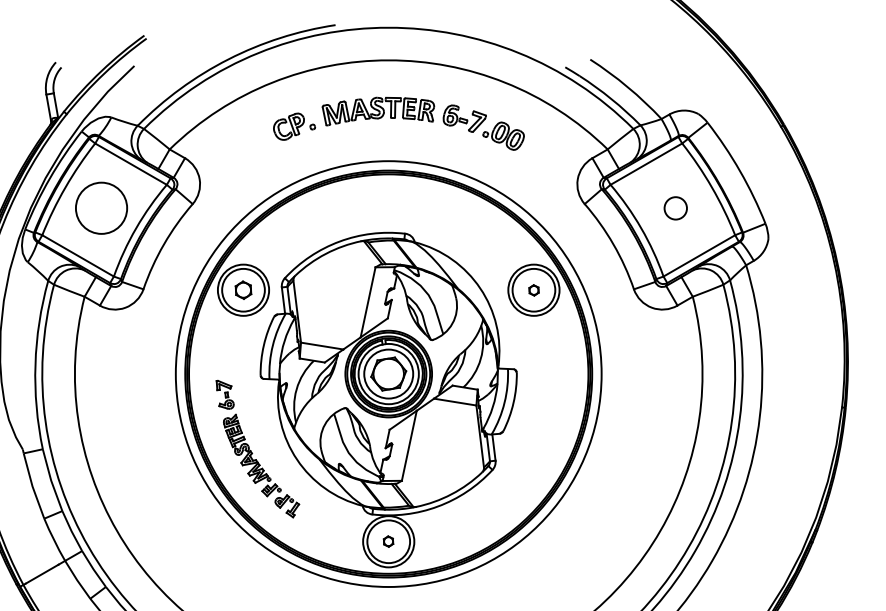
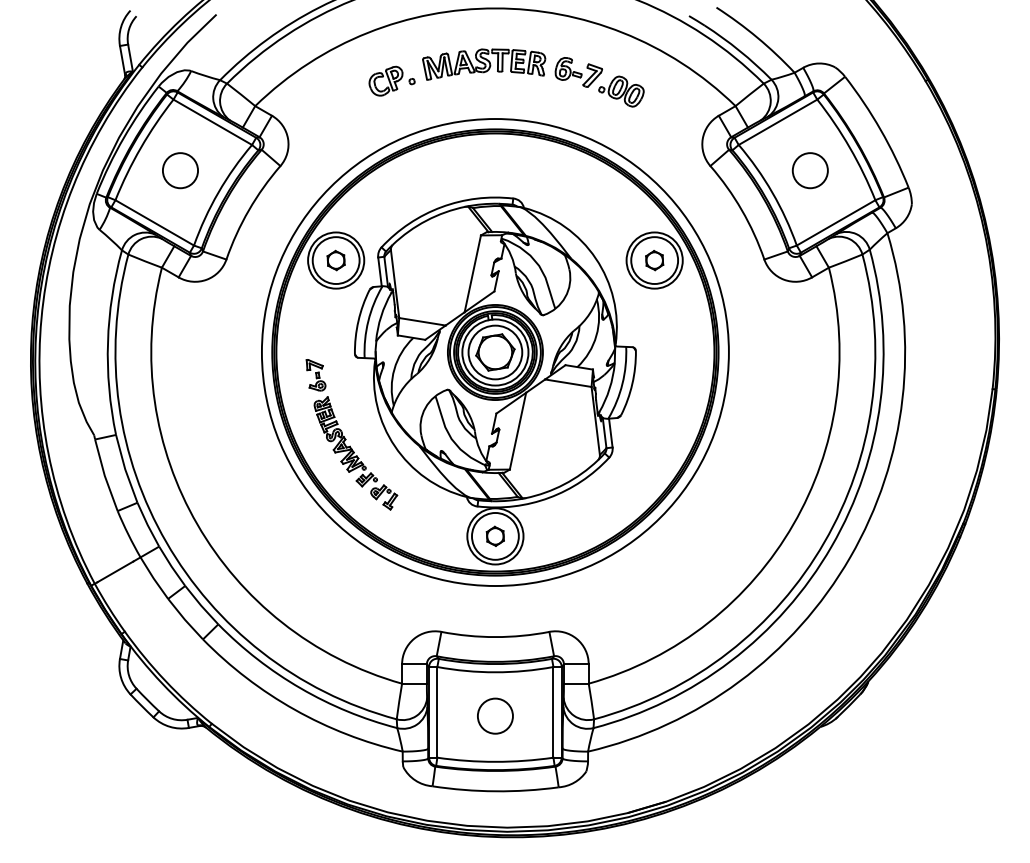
circle: (101, 208) -> (180, 170), size x0.62
circle: (675, 208) -> (809, 170), size x1.43
part: (533, 290) -> (654, 260), size x1.67
part: (387, 540) -> (494, 535), size x1.67

